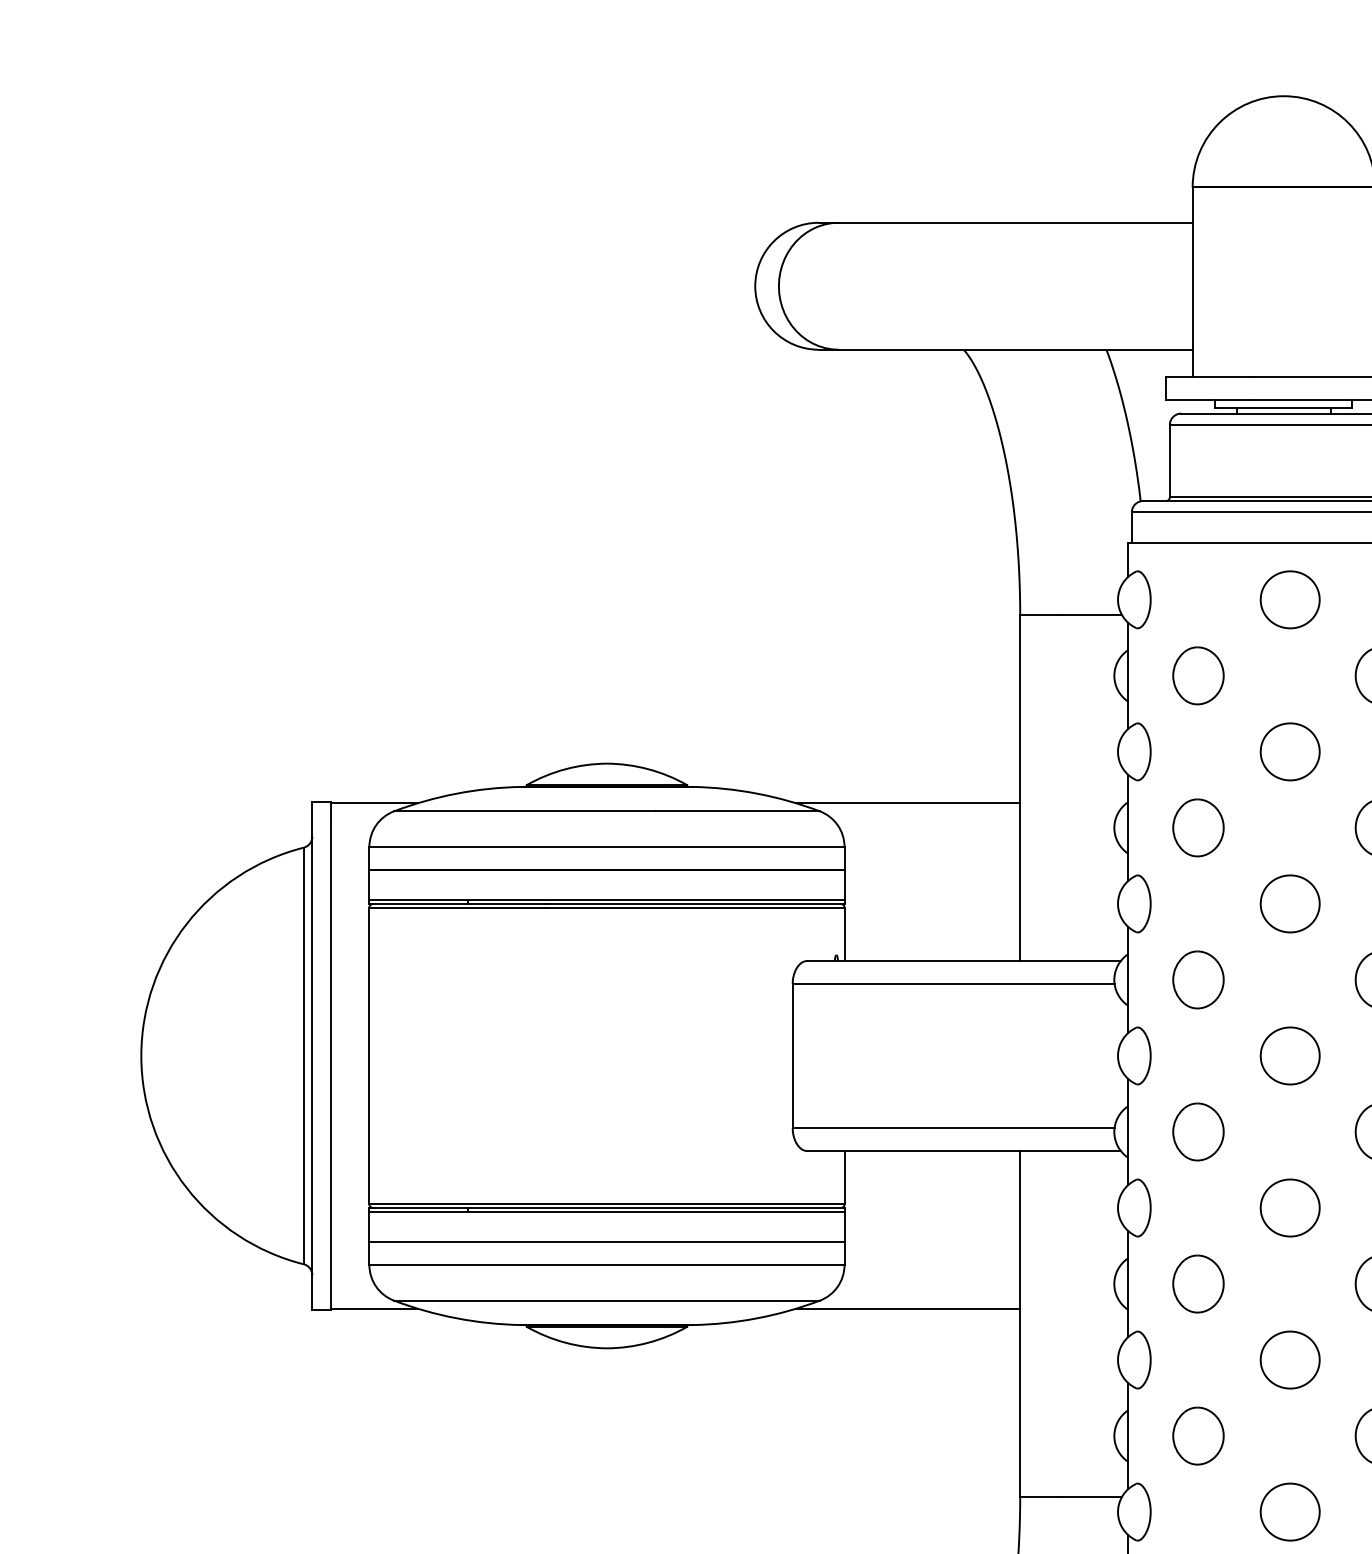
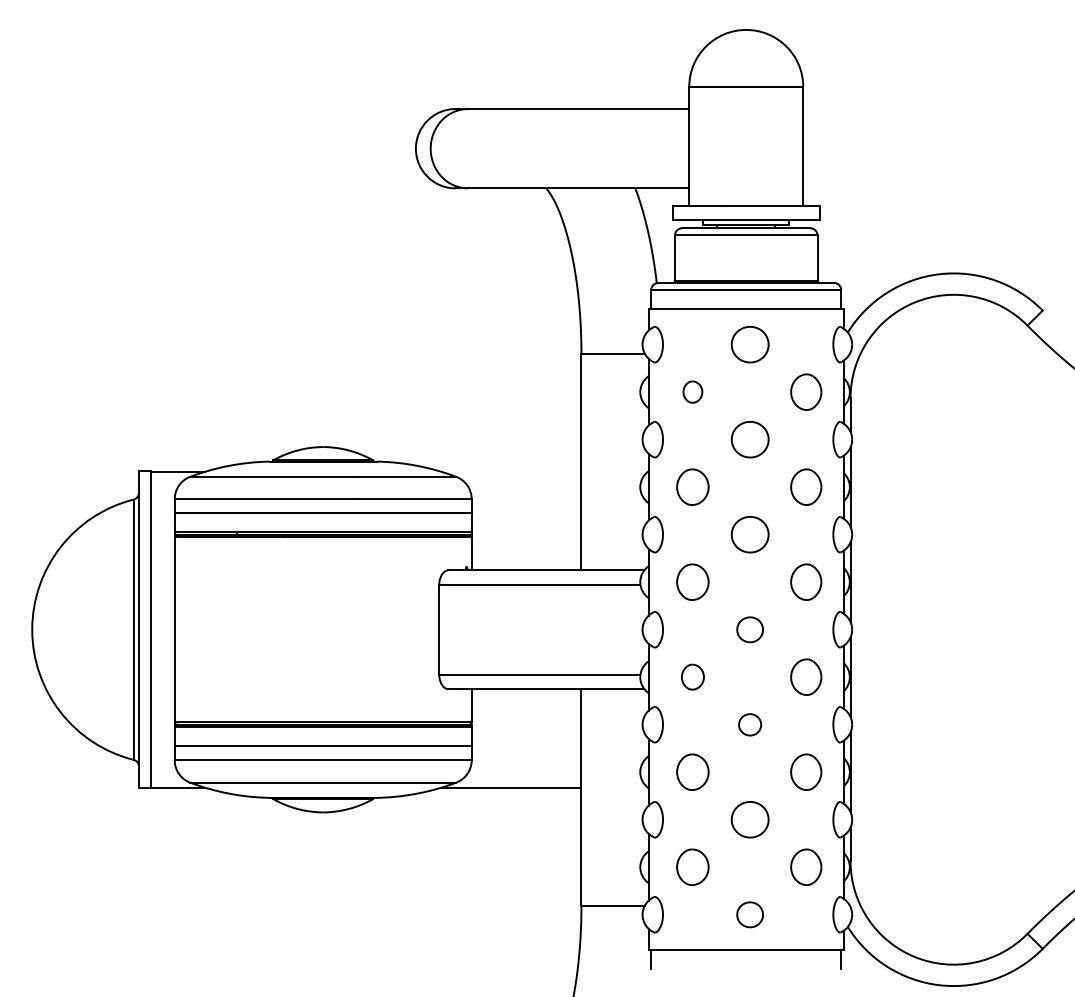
part: (1197, 674) -> (692, 391), size x0.6
line: (908, 802) -> (511, 471), removed
part: (1289, 1055) -> (749, 629), size x0.7
part: (1197, 1130) -> (692, 676), size x0.7
part: (1289, 1207) -> (749, 724), size x0.6
part: (1289, 1511) -> (749, 914), size x0.7

